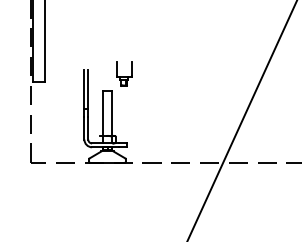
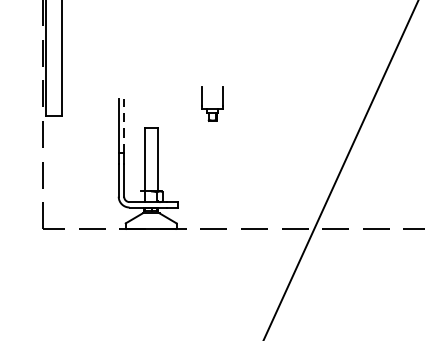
part: (124, 73) -> (213, 103), moved
line: (88, 89) -> (124, 126), solid -> dashed

